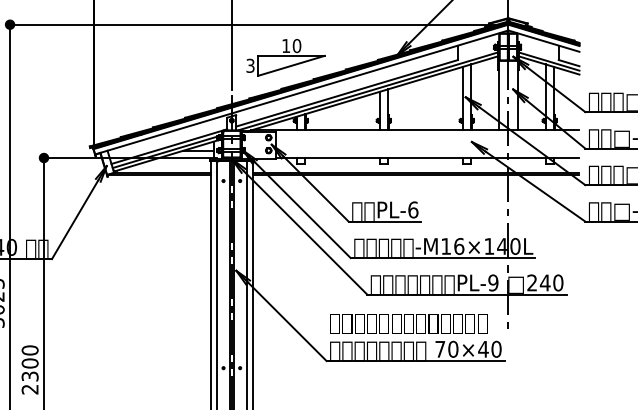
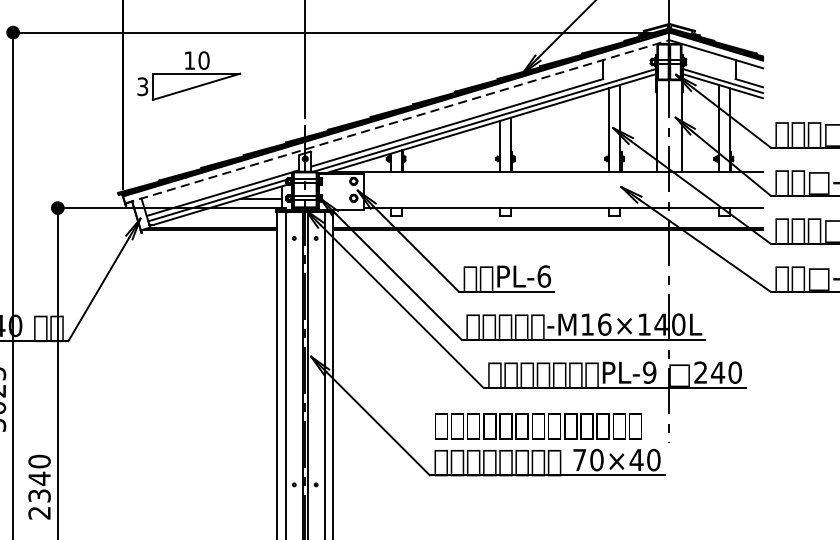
part: (285, 57) -> (188, 75), moved
line: (301, 92) -> (396, 121), solid -> dashed
text: (29, 363) -> (38, 478), 2300 -> 2340

